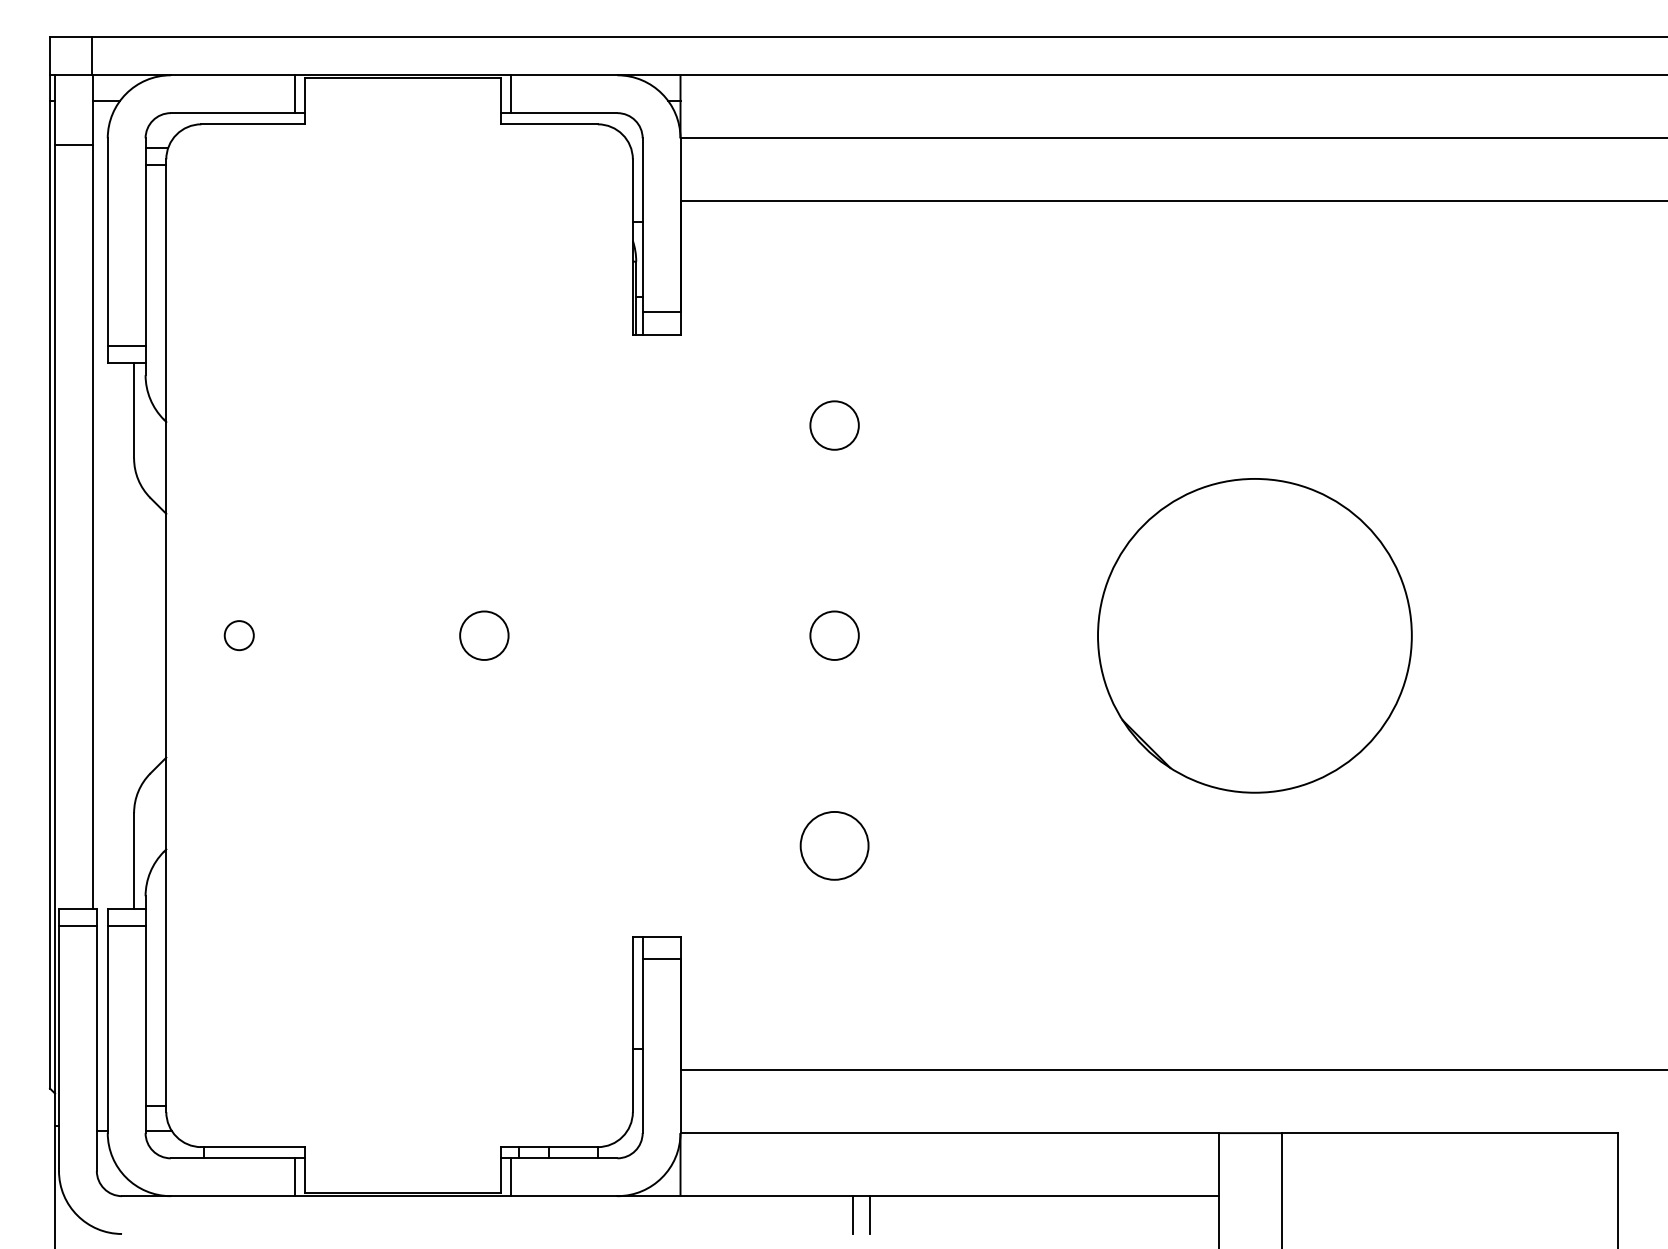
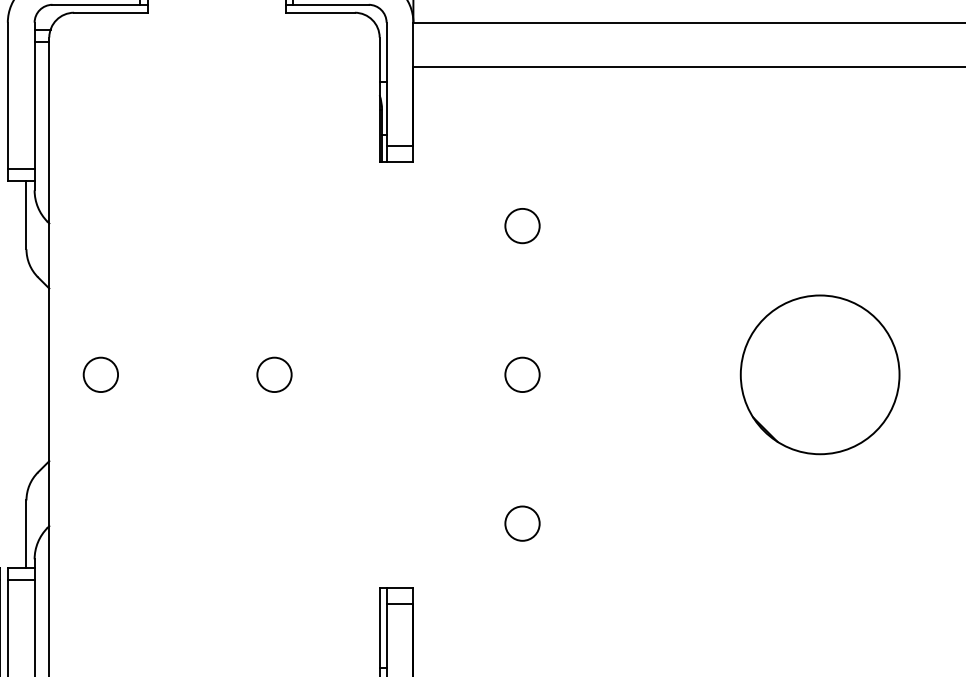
circle: (239, 635) -> (101, 374), size x1.67
part: (1254, 635) -> (819, 374), size x0.71
circle: (834, 845) -> (522, 523), size x0.71

